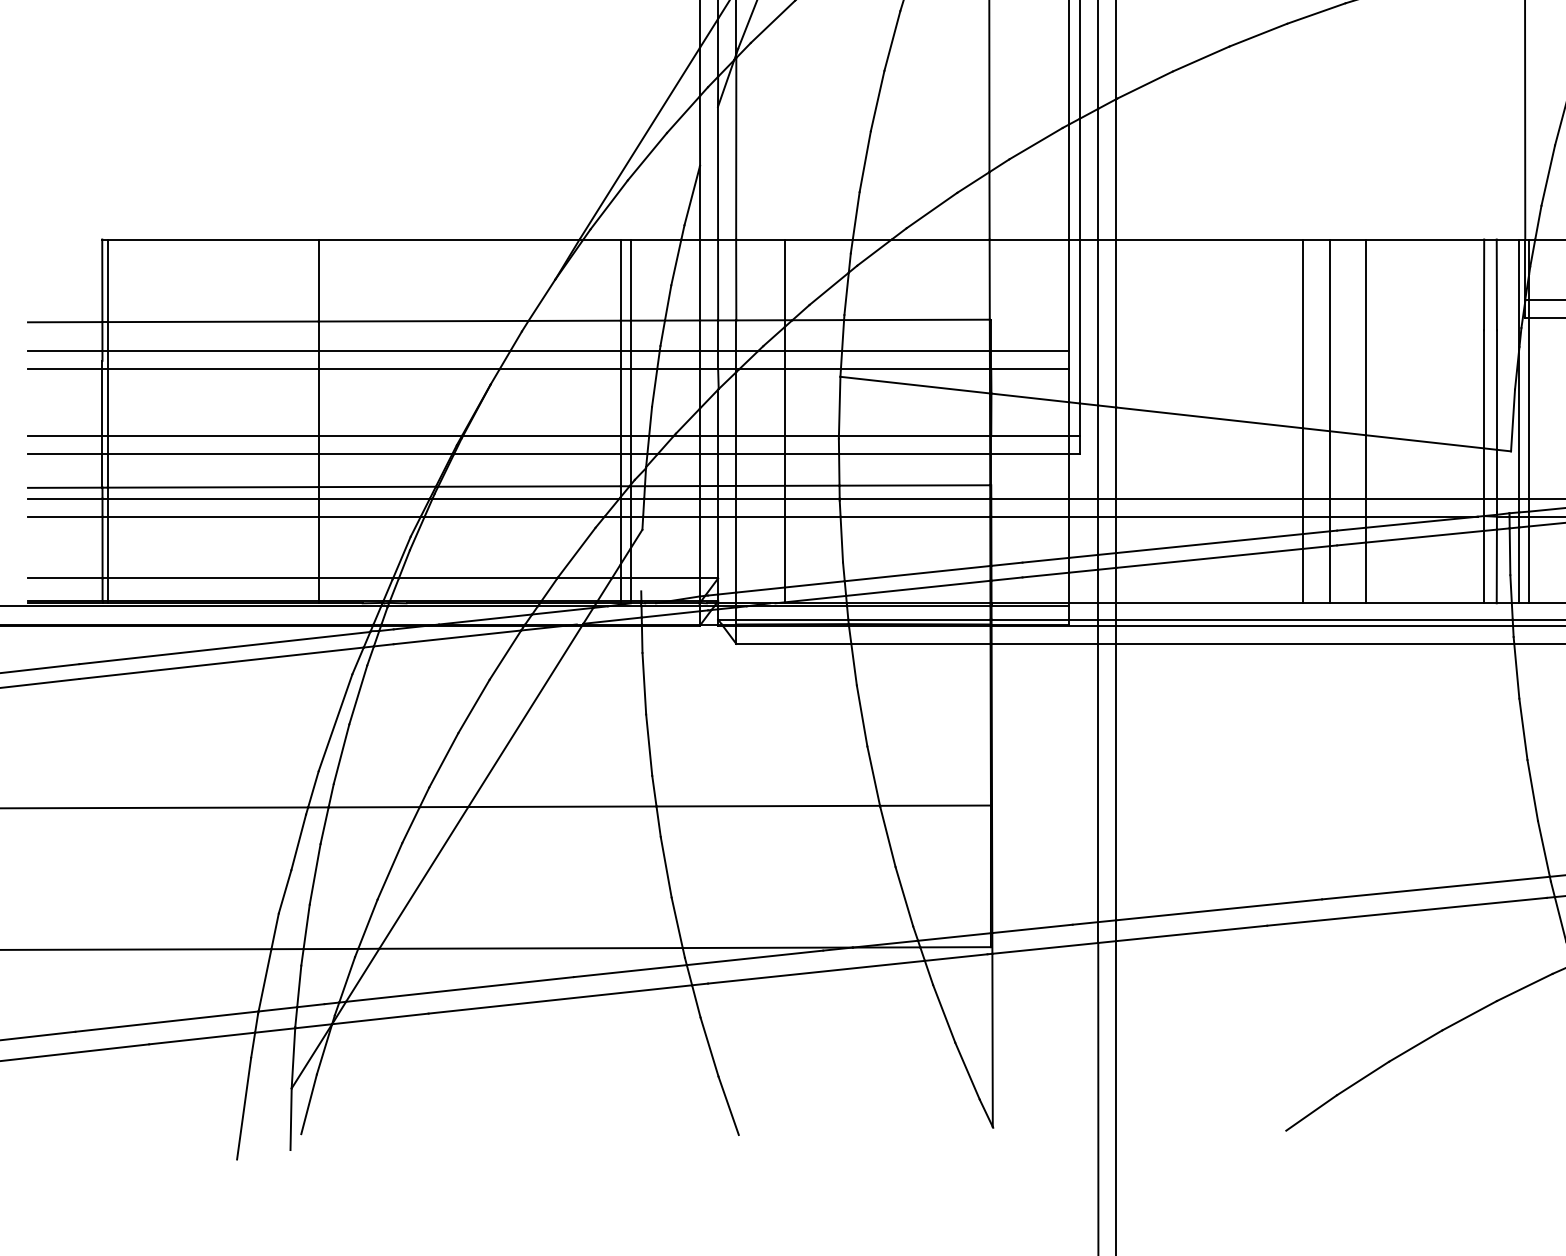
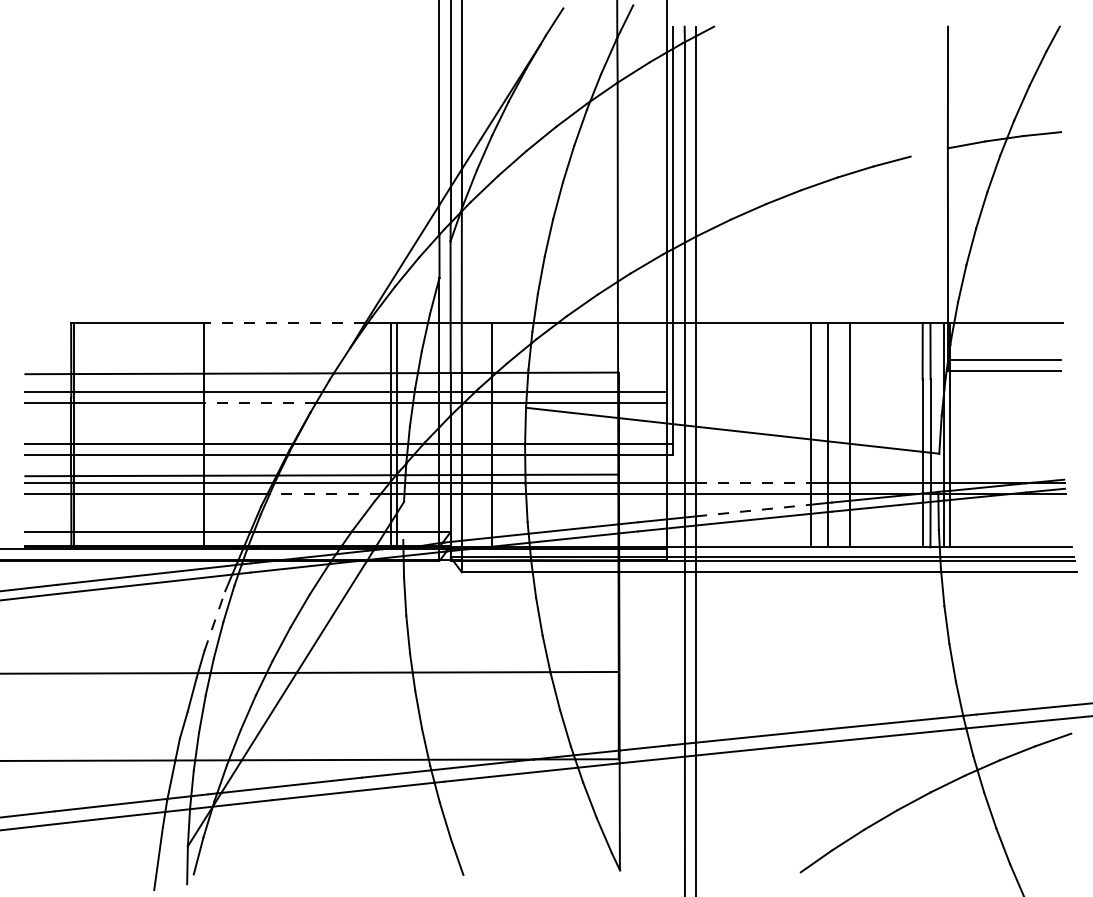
line: (448, 240) -> (284, 323), solid -> dashed
line: (409, 369) -> (260, 403), solid -> dashed
line: (1209, 498) -> (753, 482), solid -> dashed
line: (513, 515) -> (324, 493), solid -> dashed
line: (1209, 543) -> (753, 510), solid -> dashed
line: (334, 722) -> (214, 620), solid -> dashed

